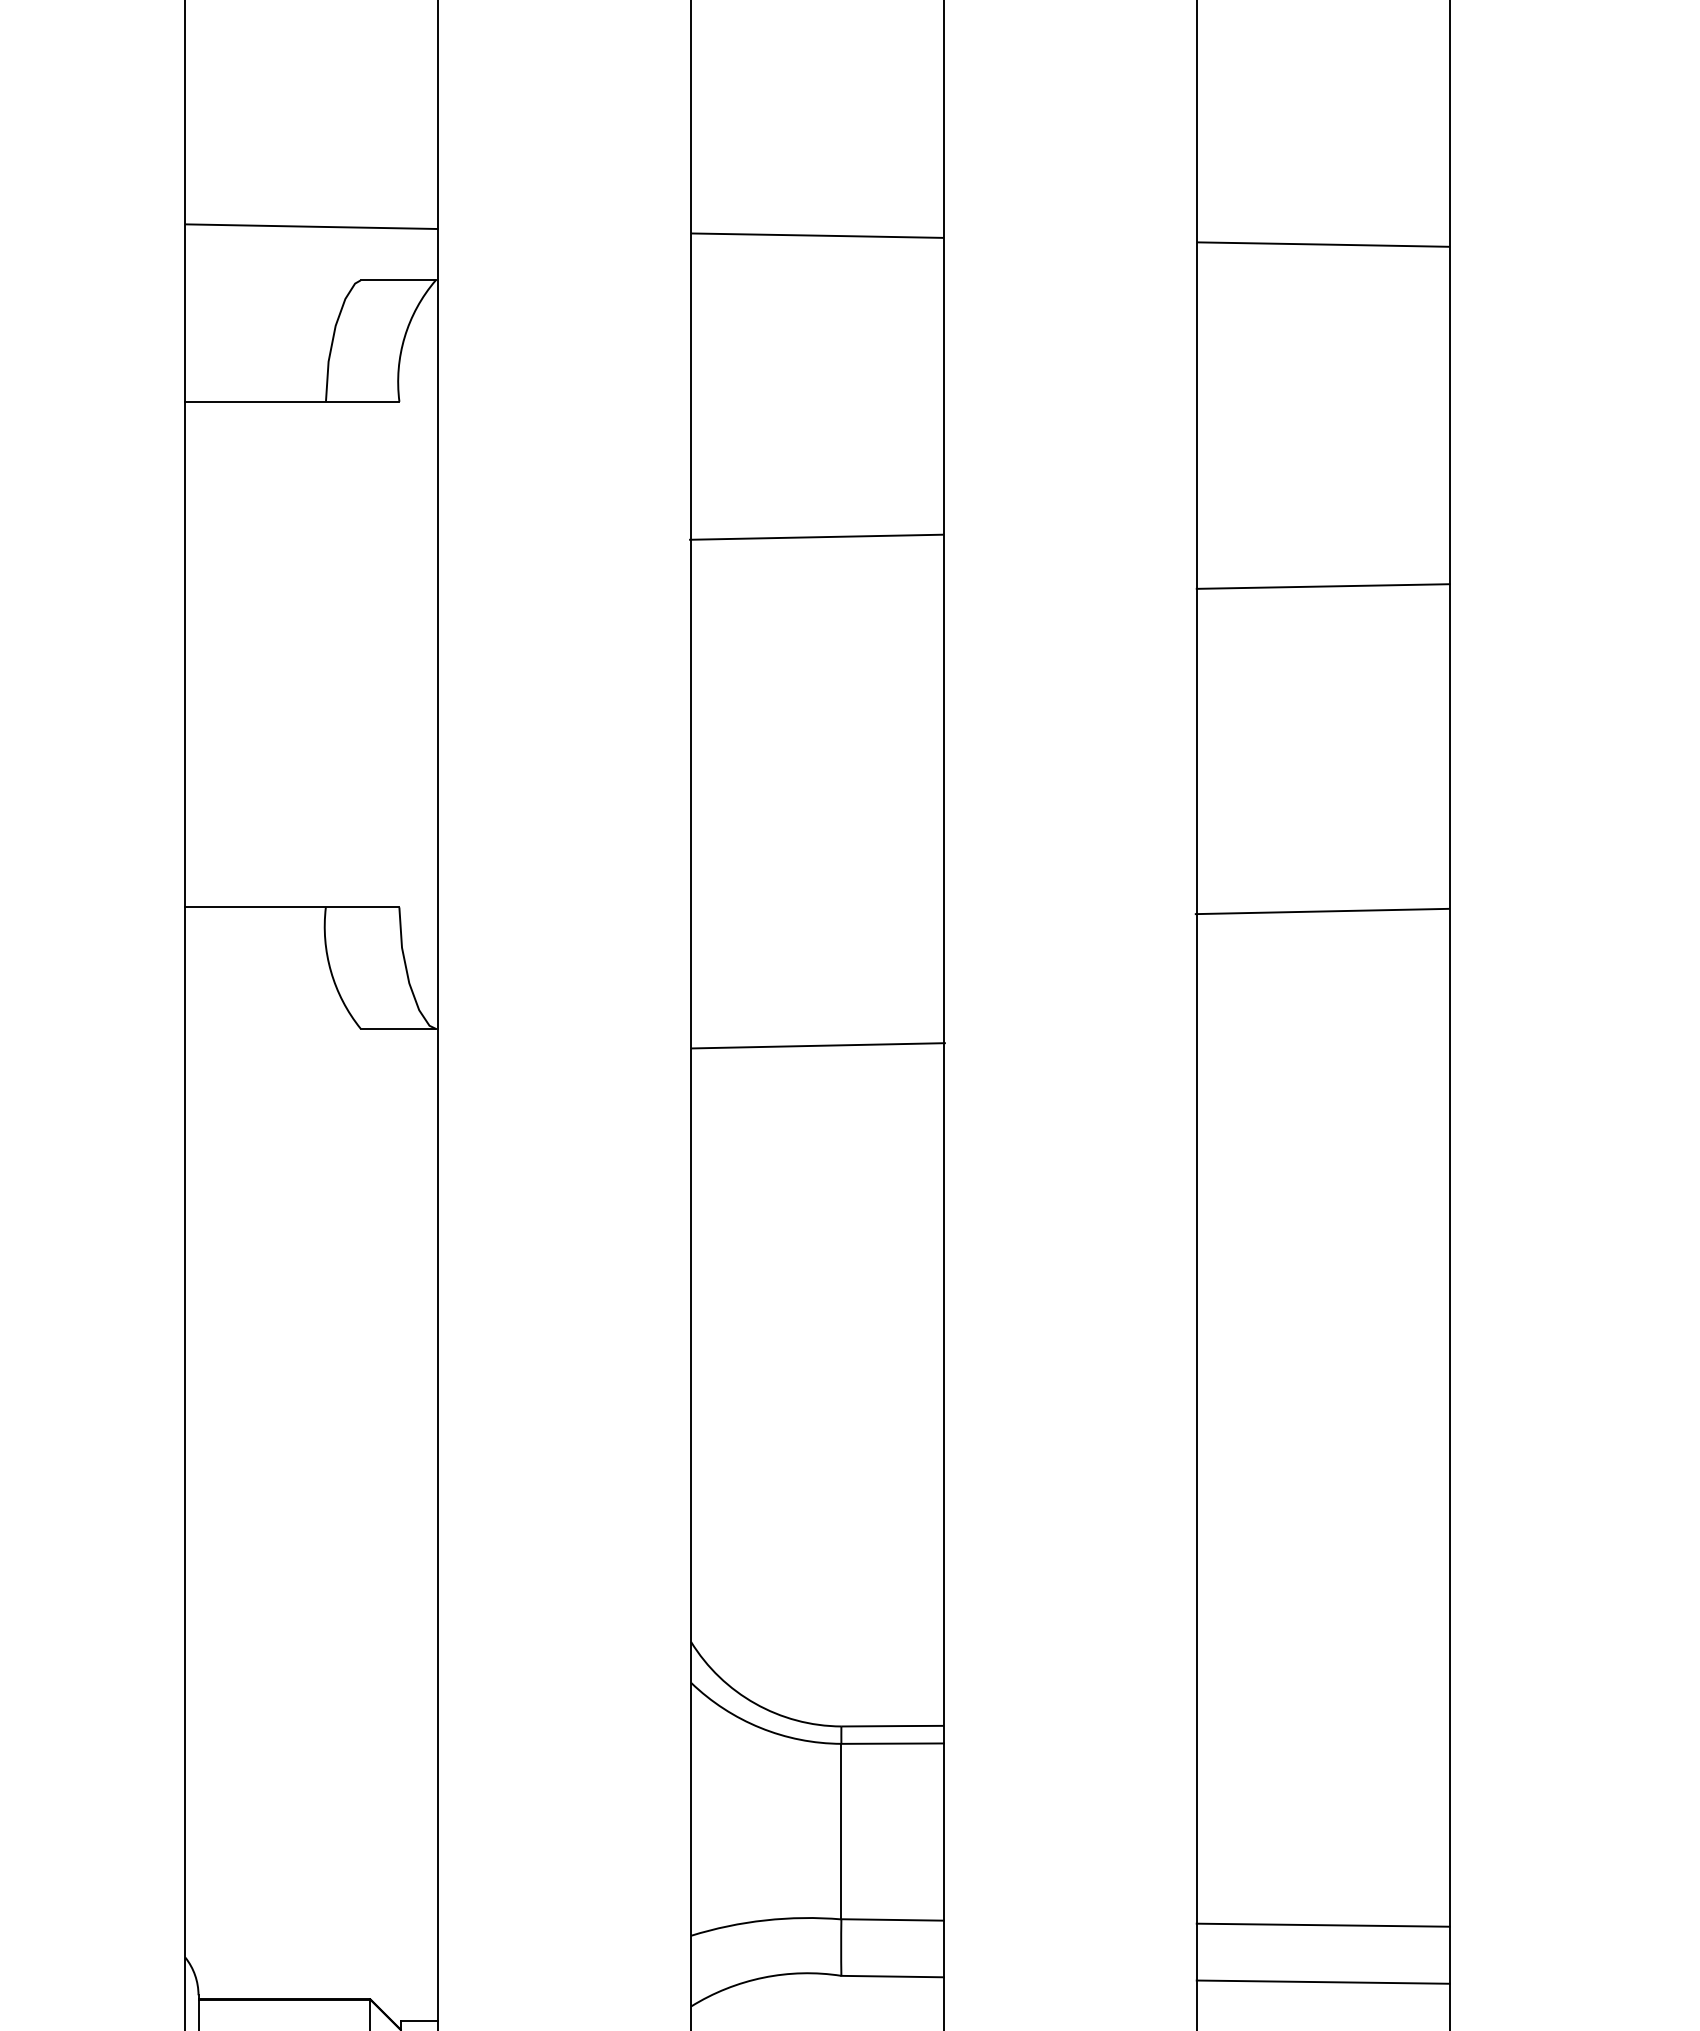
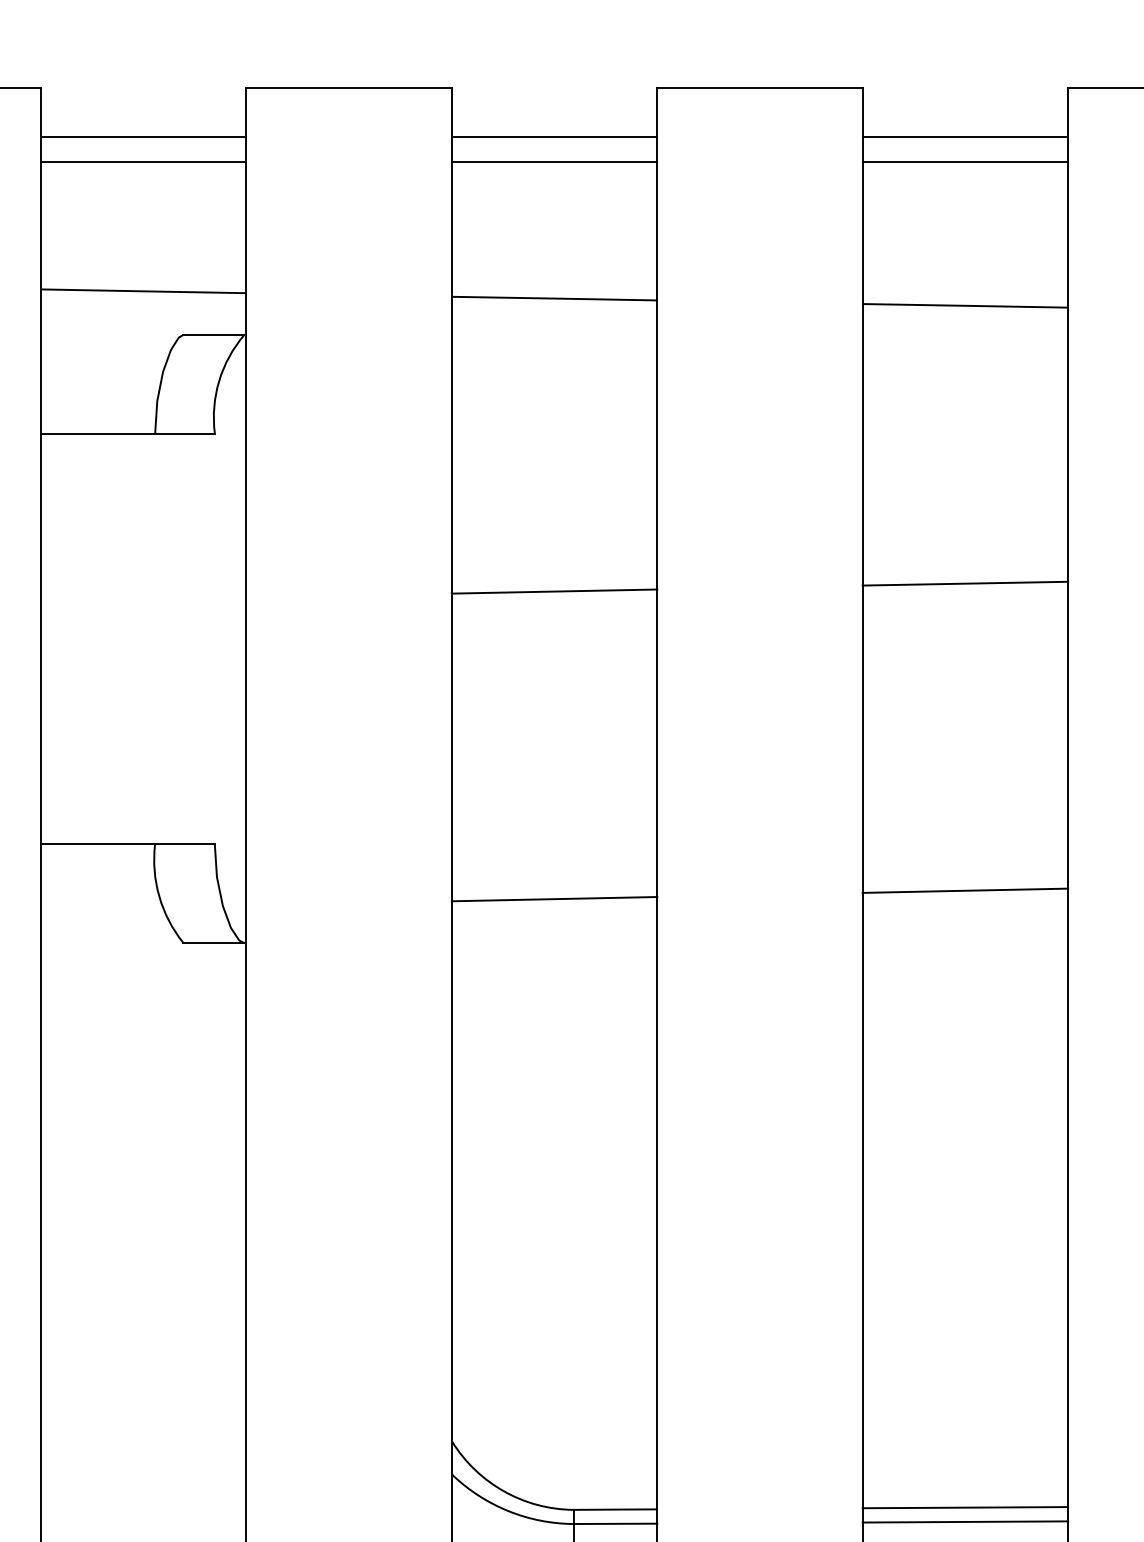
line: (311, 37) -> (143, 137), added
line: (817, 37) -> (554, 137), added
line: (1322, 37) -> (964, 137), added
line: (311, 67) -> (143, 161), added
line: (817, 67) -> (554, 161), added
line: (1322, 67) -> (964, 161), added
line: (816, 536) -> (554, 590), moved
line: (1321, 911) -> (964, 890), moved
line: (818, 1045) -> (554, 898), moved
line: (1322, 1723) -> (964, 1507), added
line: (1322, 1741) -> (964, 1522), added

